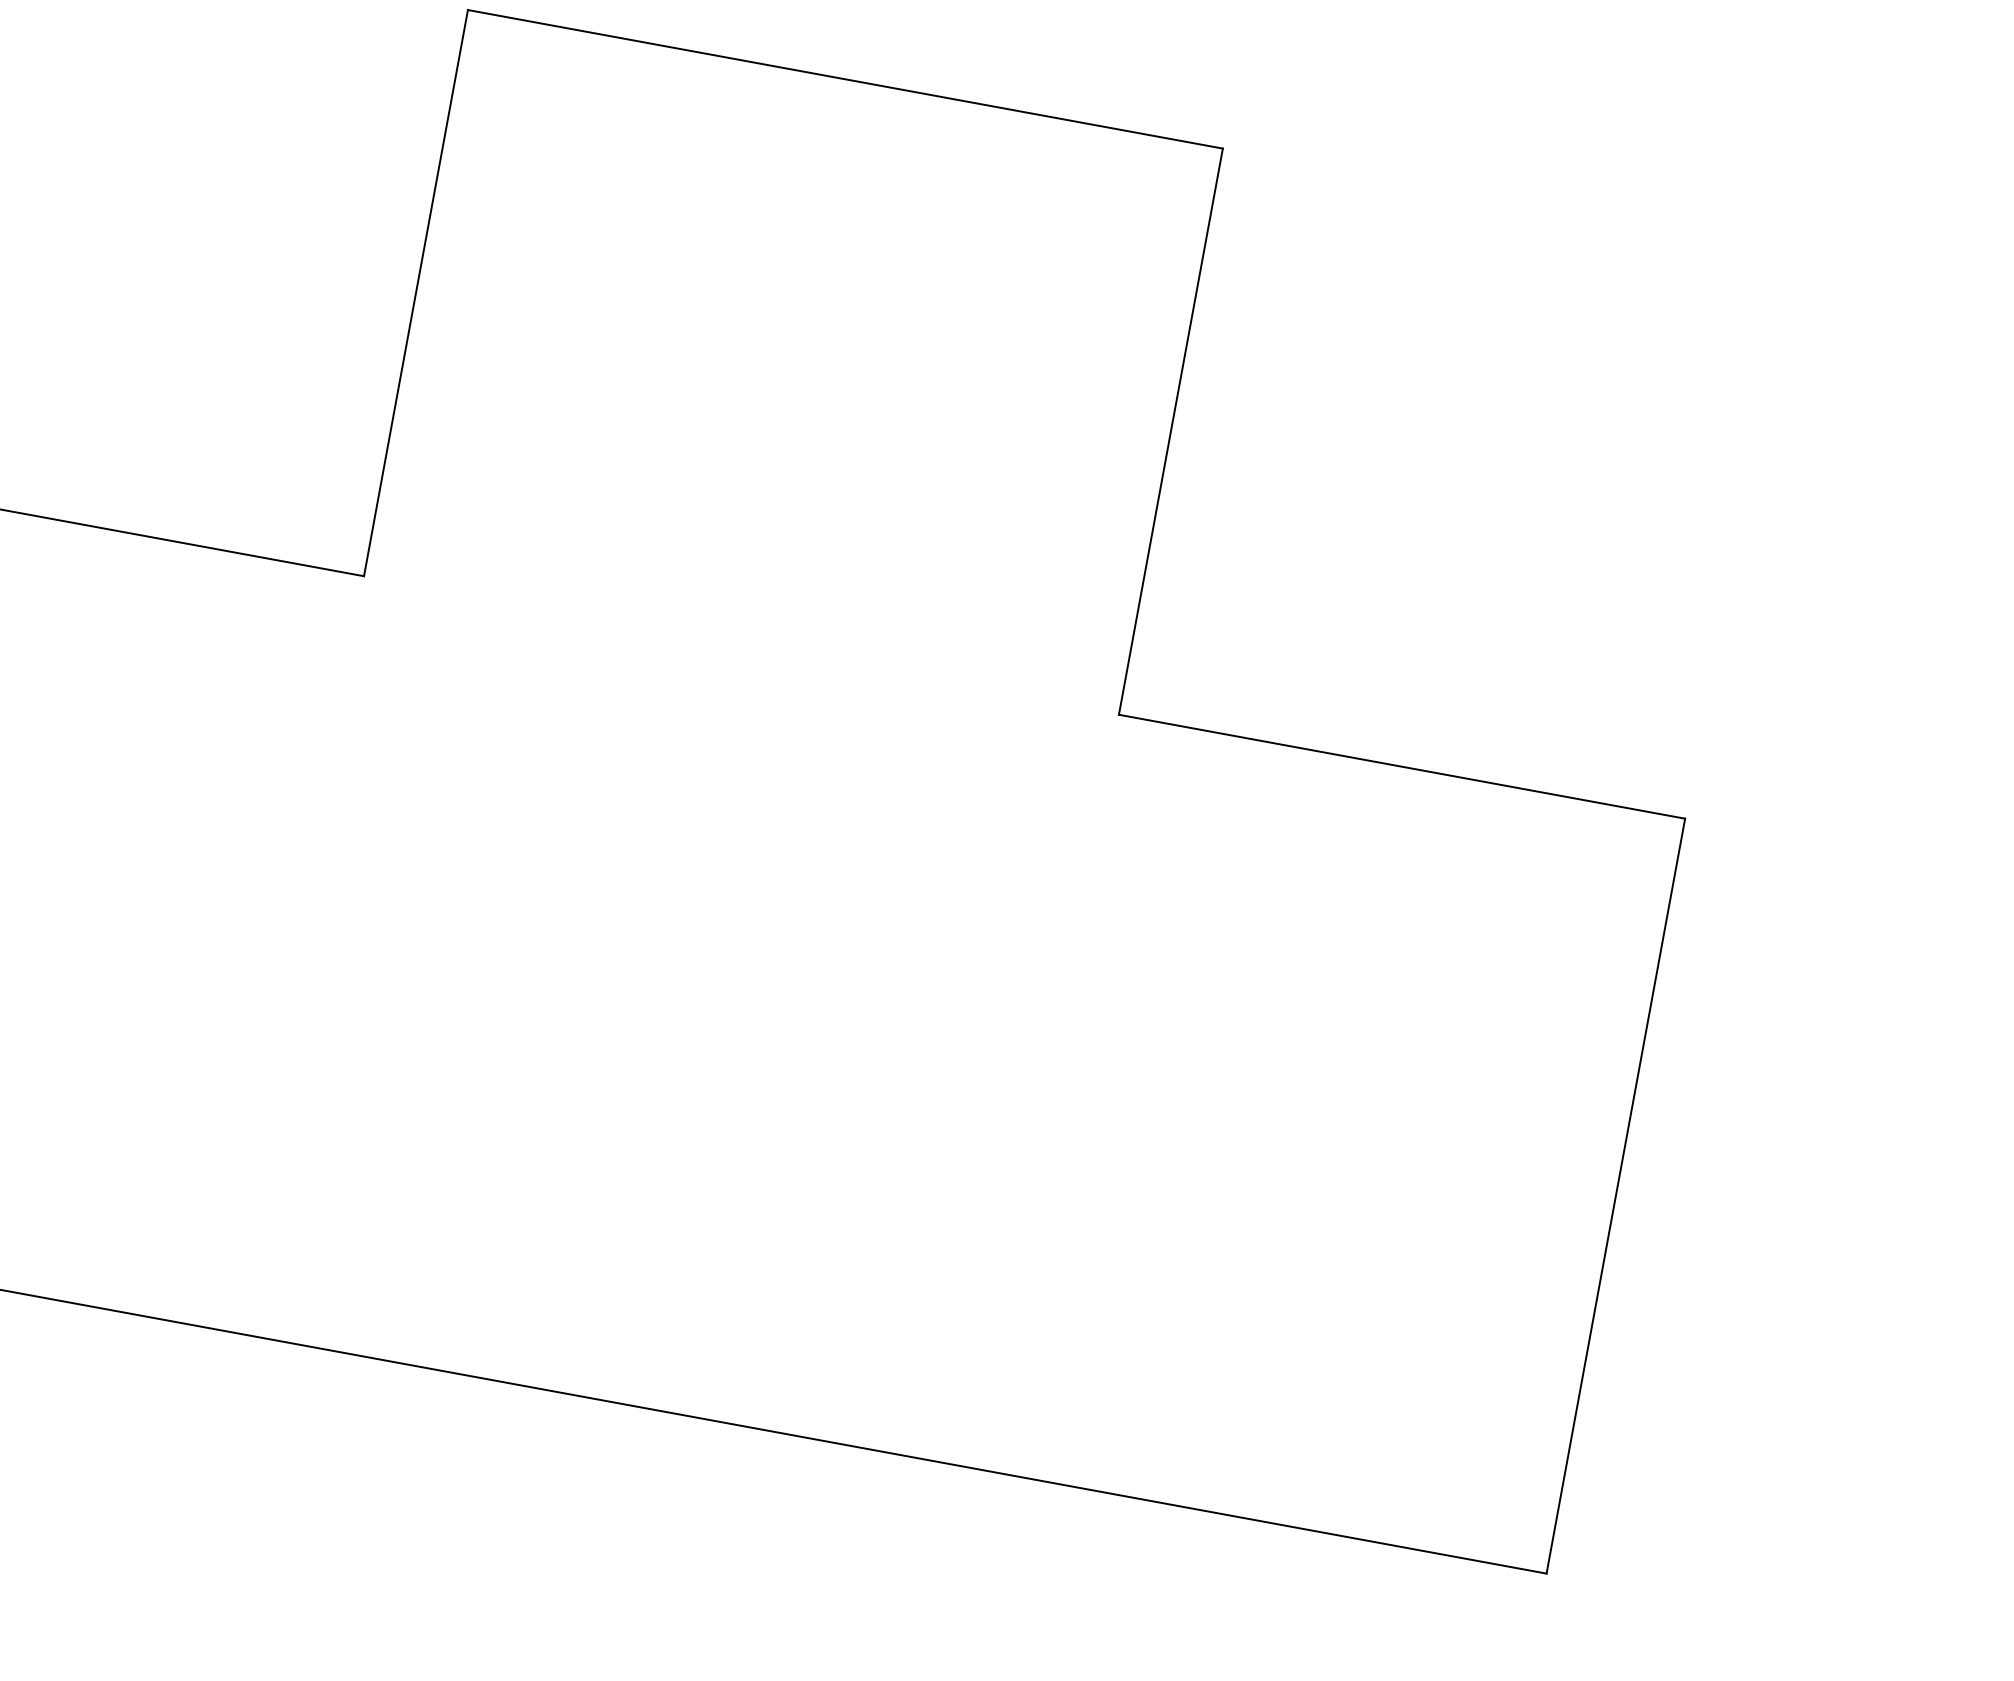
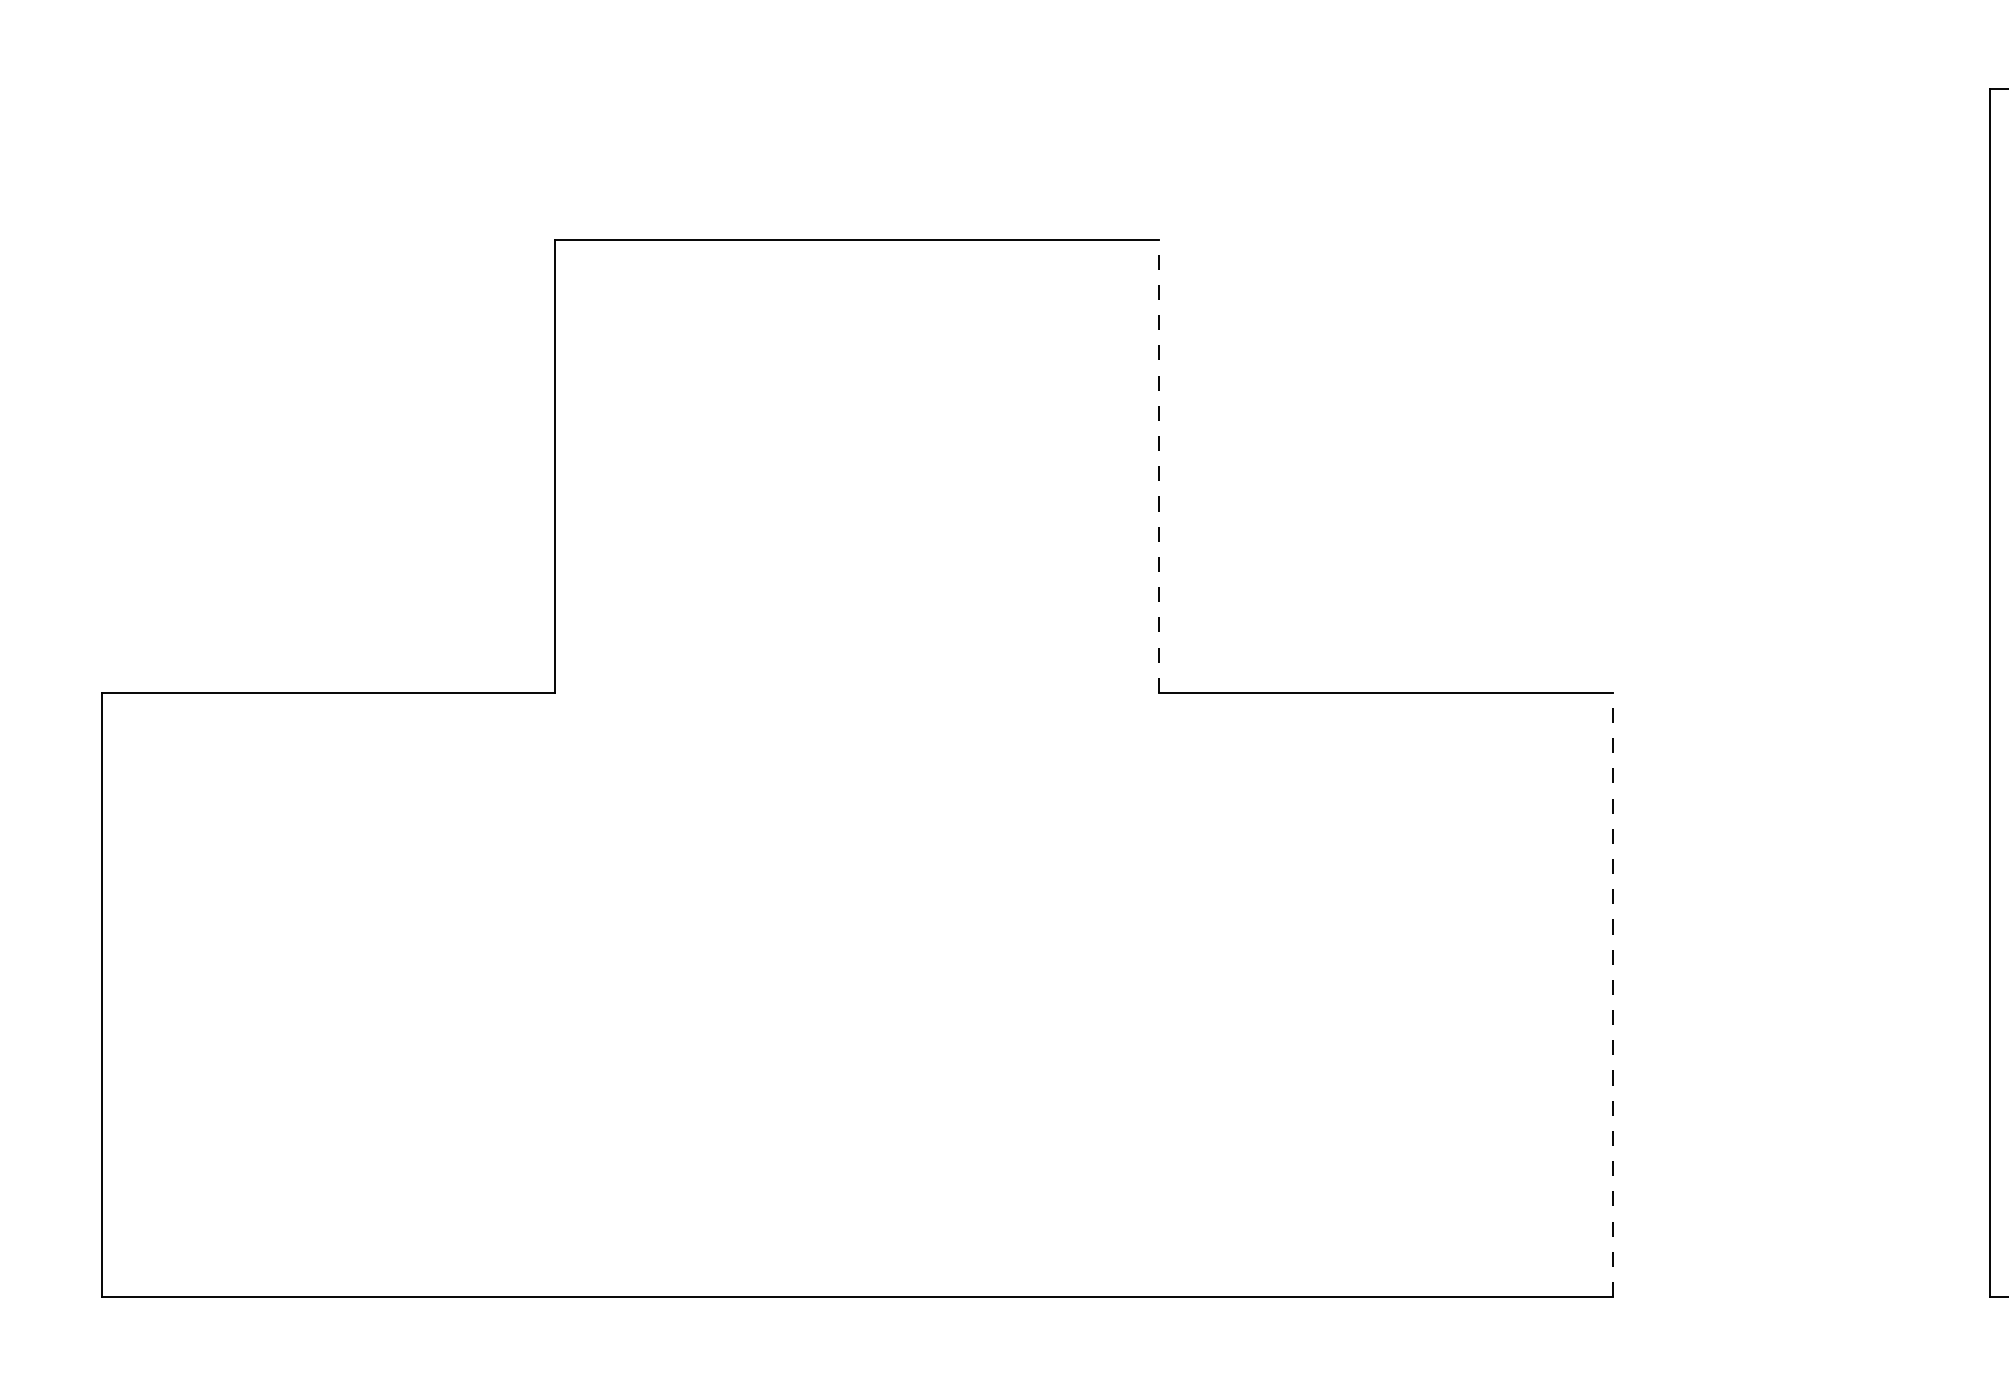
line: (1171, 432) -> (1159, 466), solid -> dashed
line: (1615, 1195) -> (1612, 994), solid -> dashed

